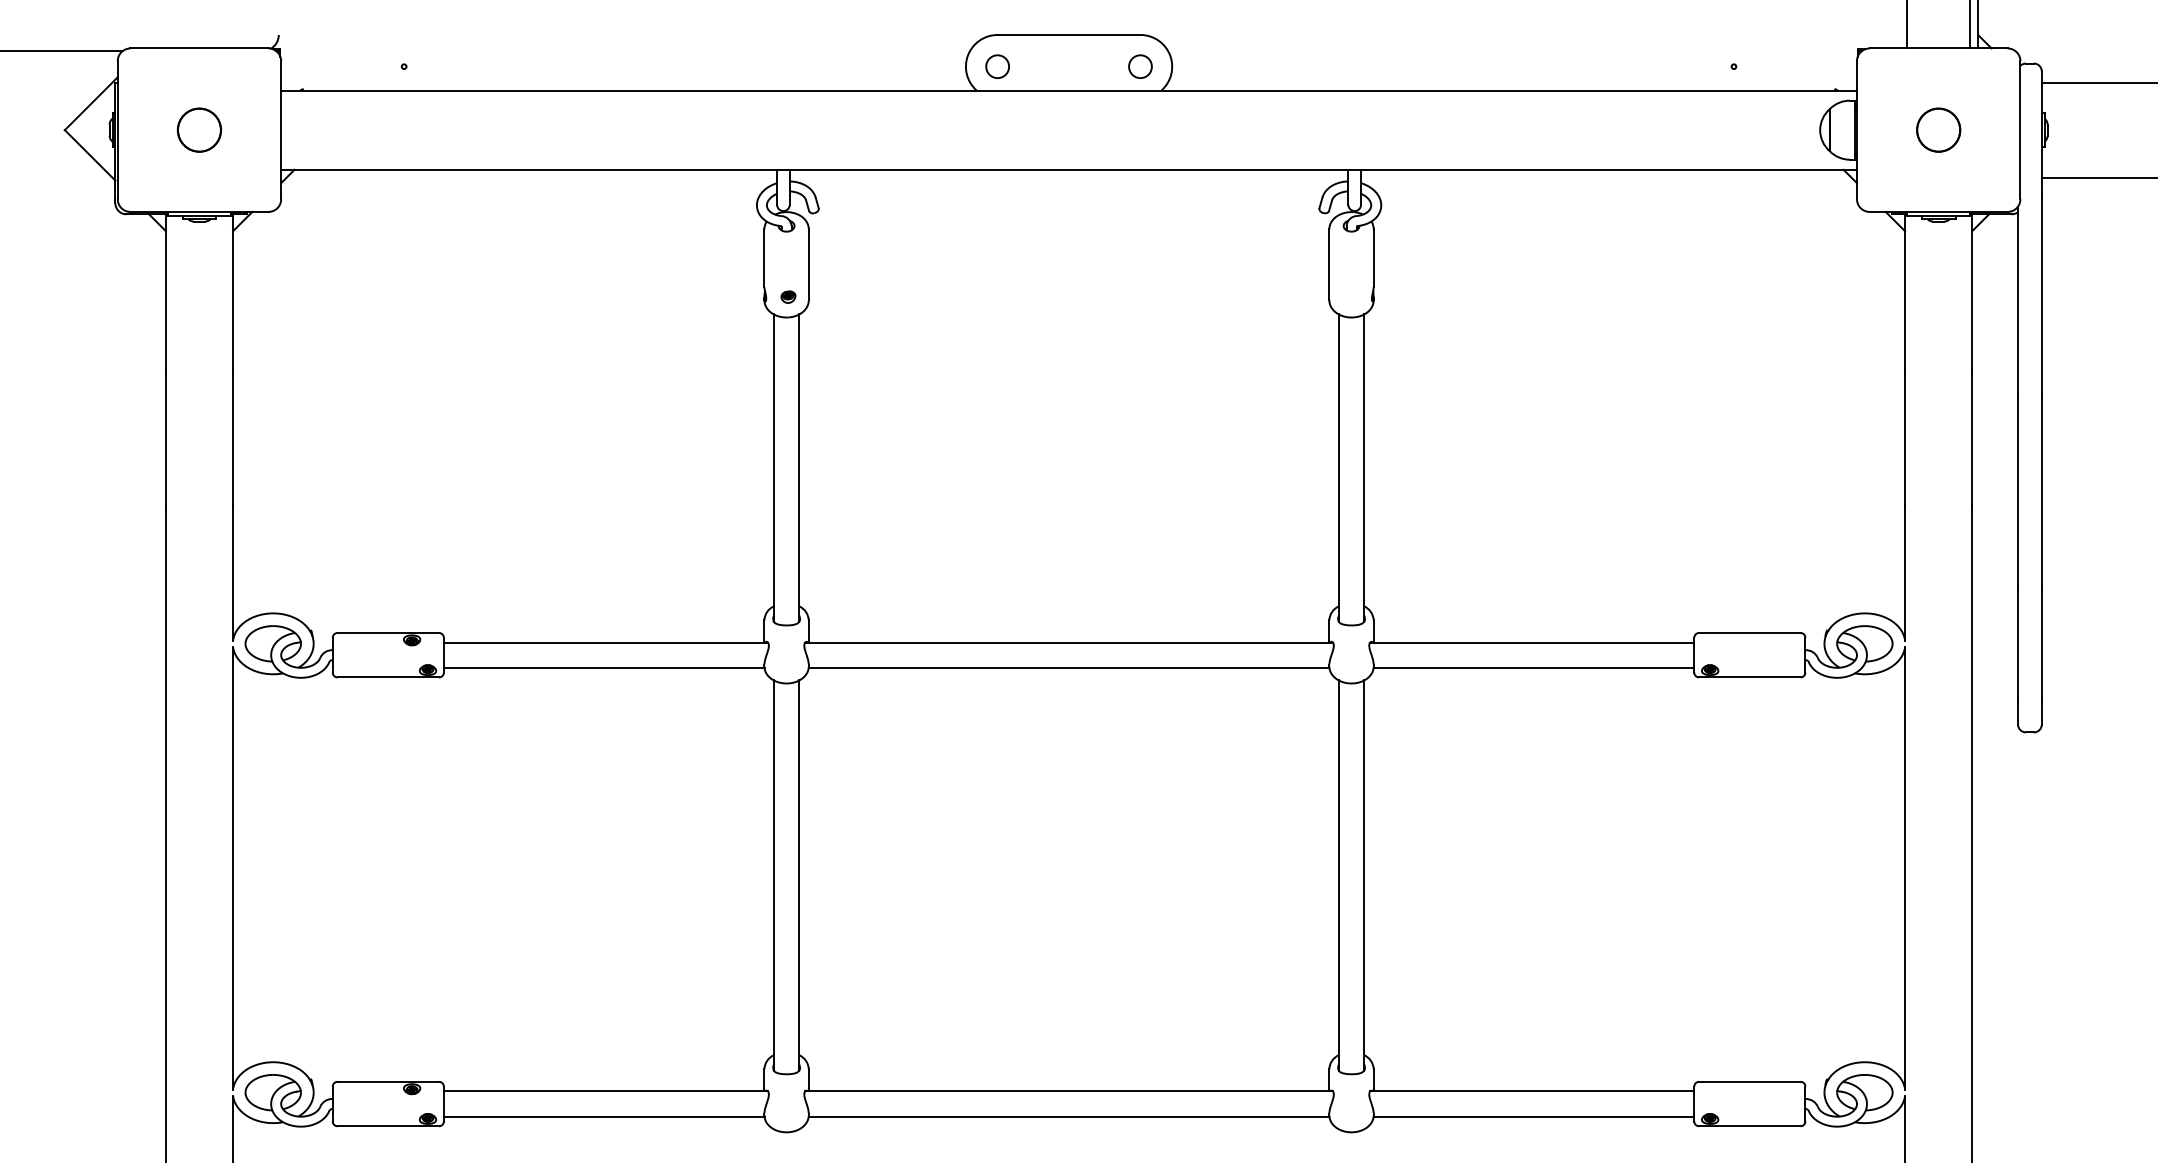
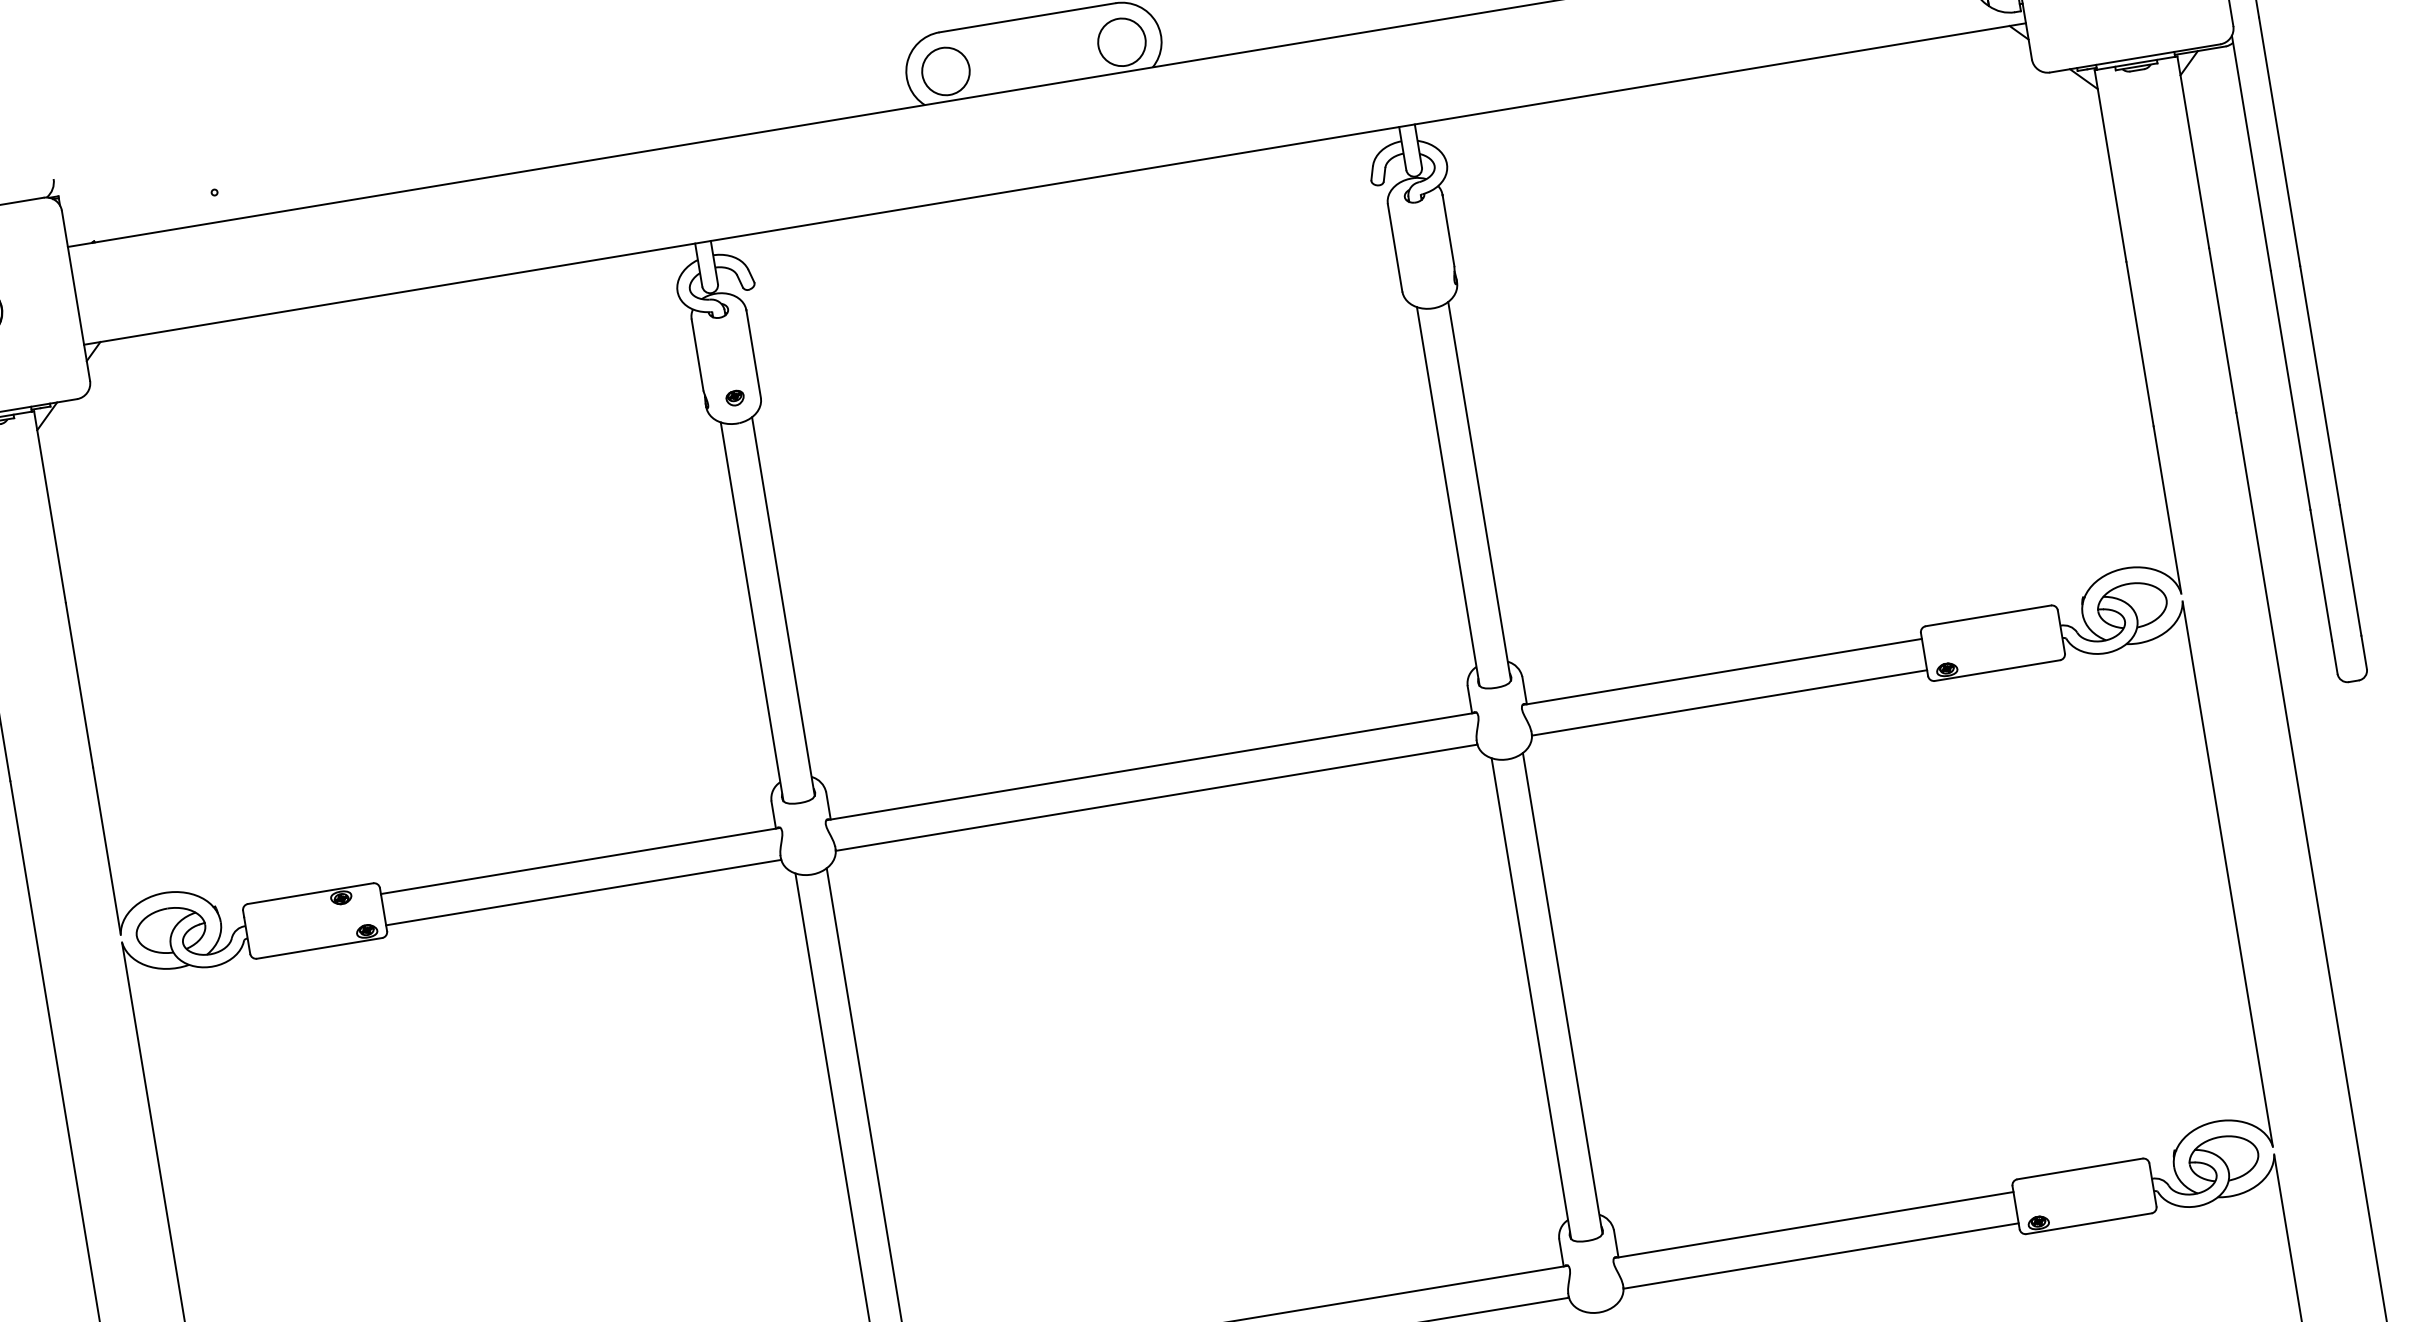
circle: (997, 66) -> (945, 71), size x1.67
circle: (1140, 66) -> (1121, 42), size x1.67

